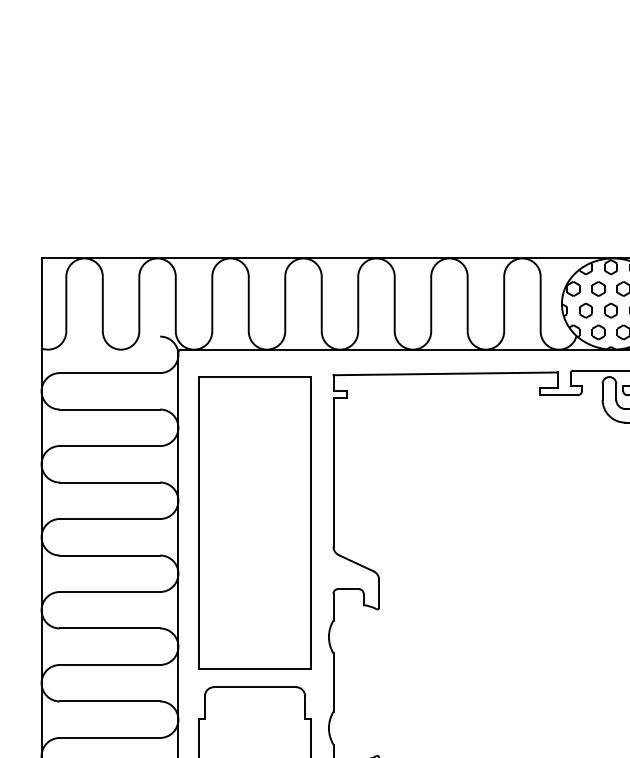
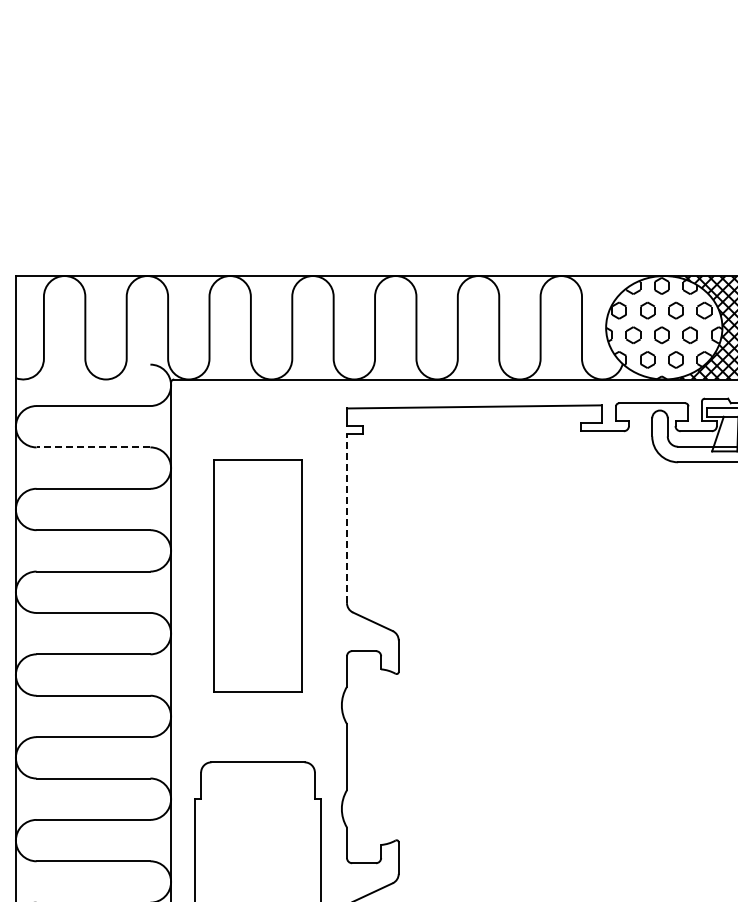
line: (110, 409) -> (93, 447), solid -> dashed
line: (333, 472) -> (347, 518), solid -> dashed
part: (254, 523) -> (257, 576), size x0.7

